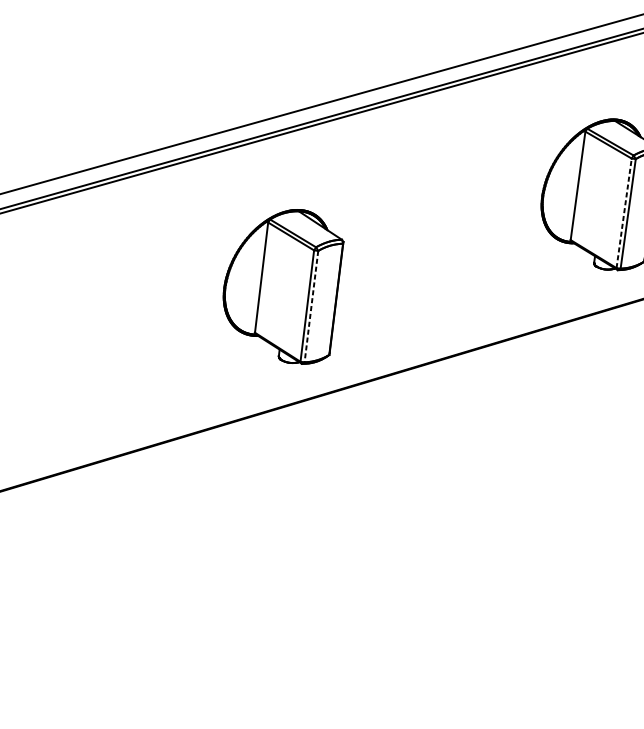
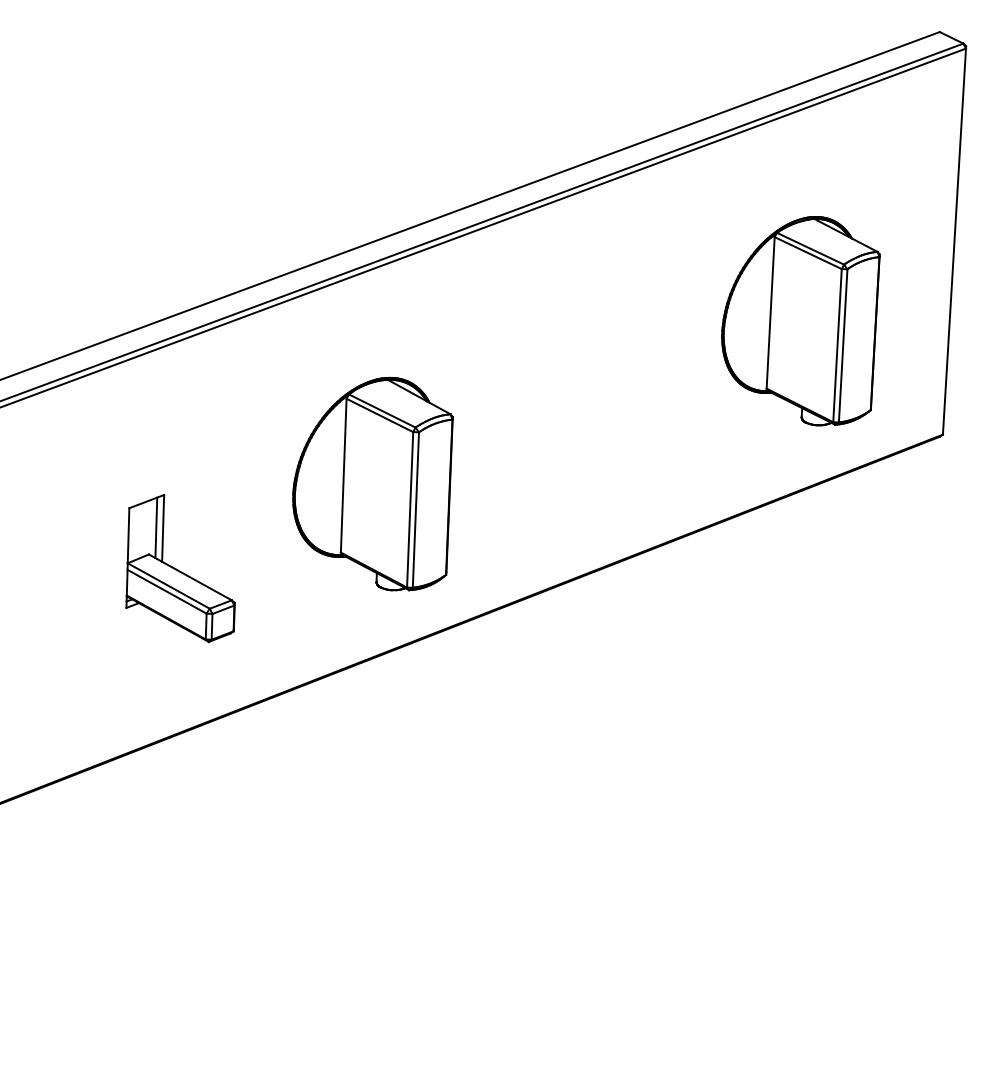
line: (624, 213) -> (837, 345), dashed -> solid
line: (311, 306) -> (415, 510), dashed -> solid
part: (138, 334) -> (180, 568), added

